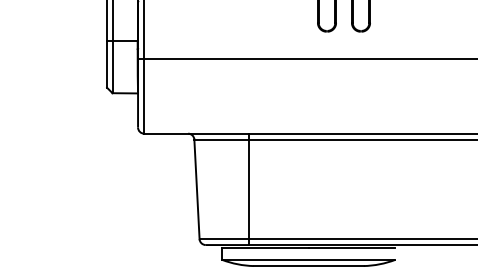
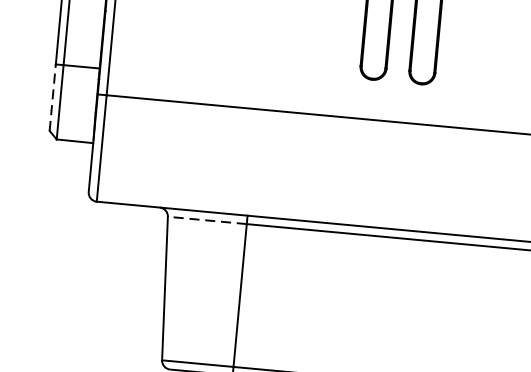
line: (107, 64) -> (53, 97), solid -> dashed
line: (221, 139) -> (206, 220), solid -> dashed

